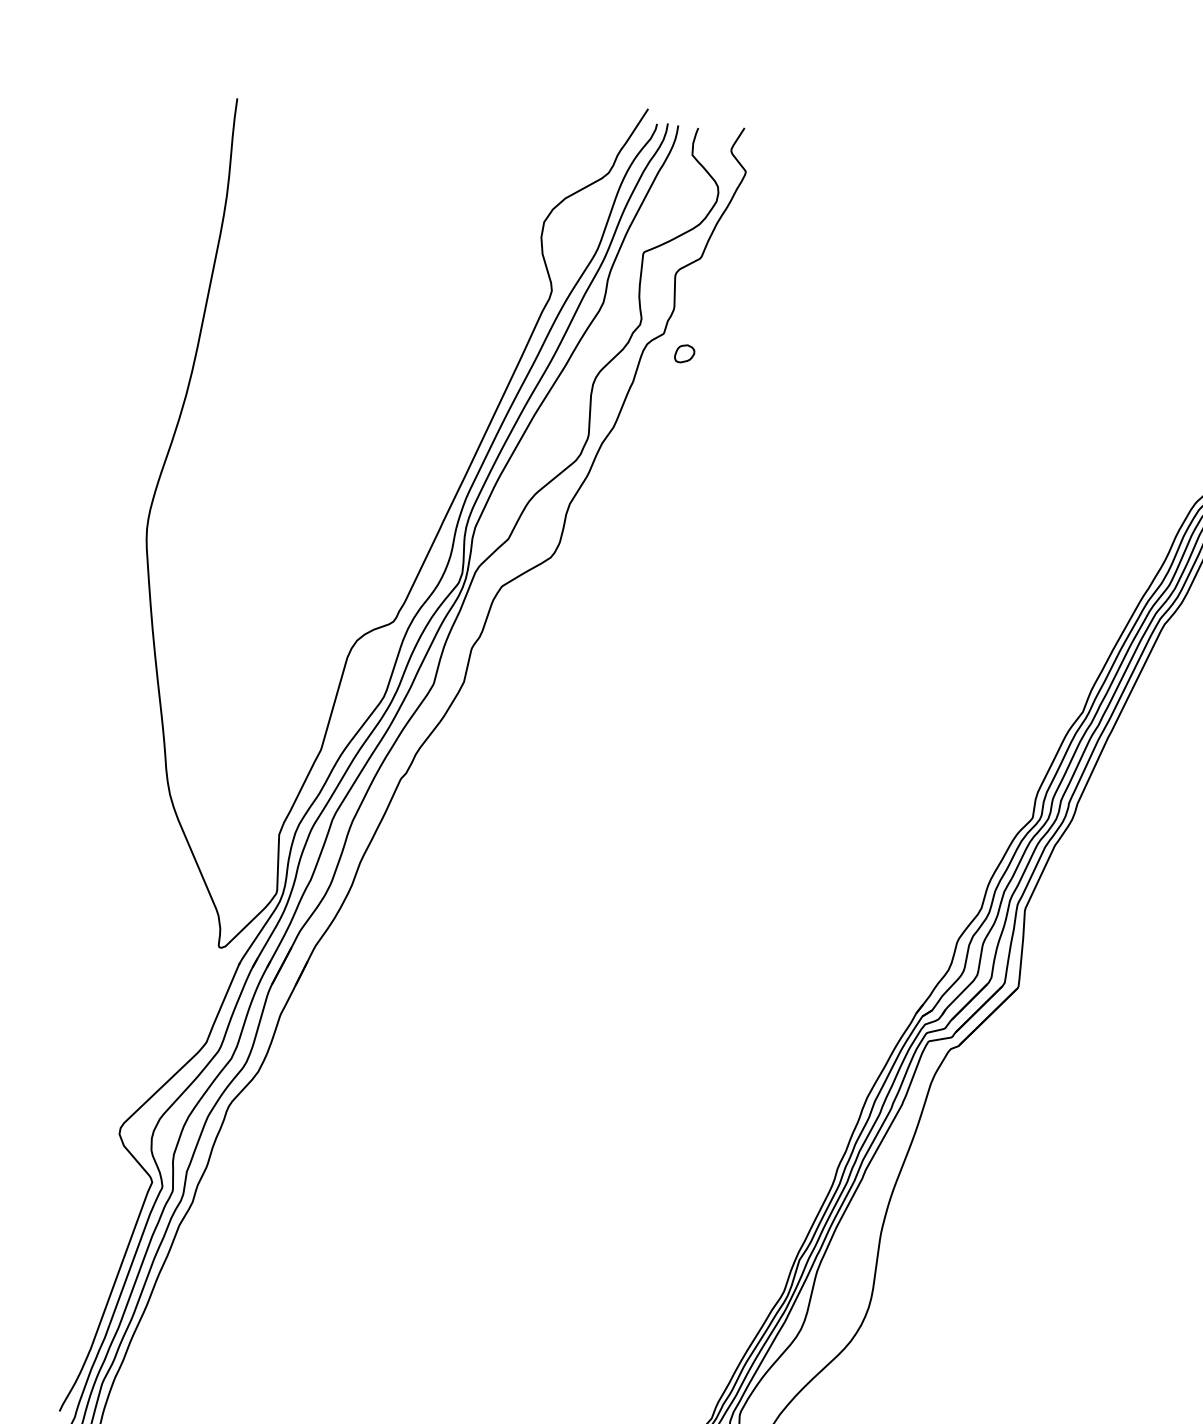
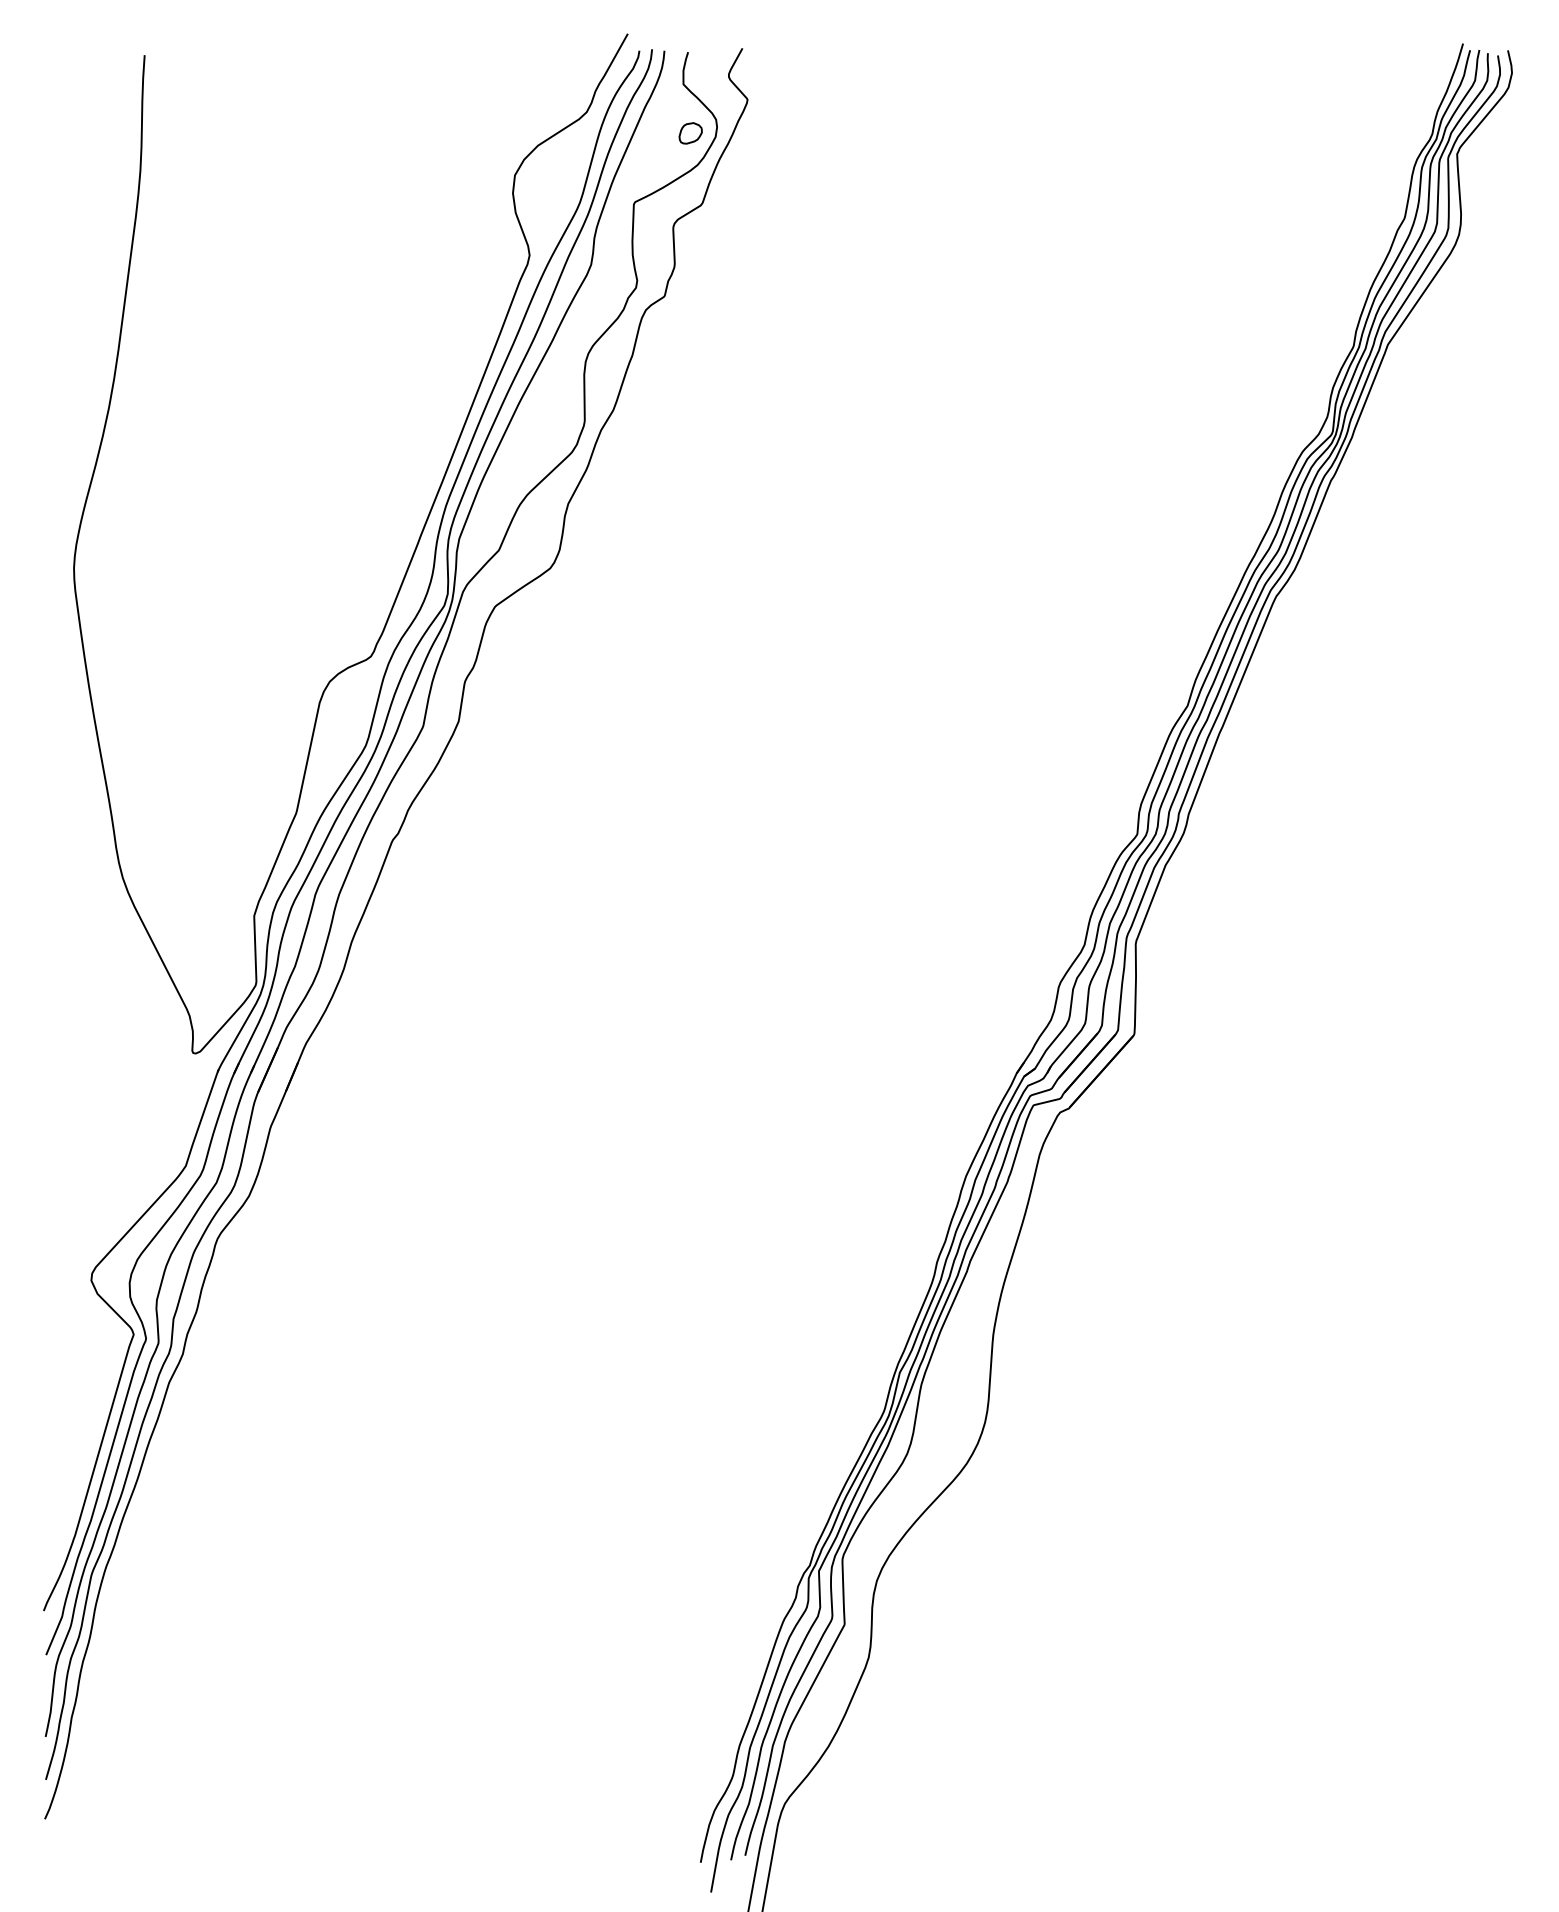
part: (684, 353) -> (690, 133), moved

